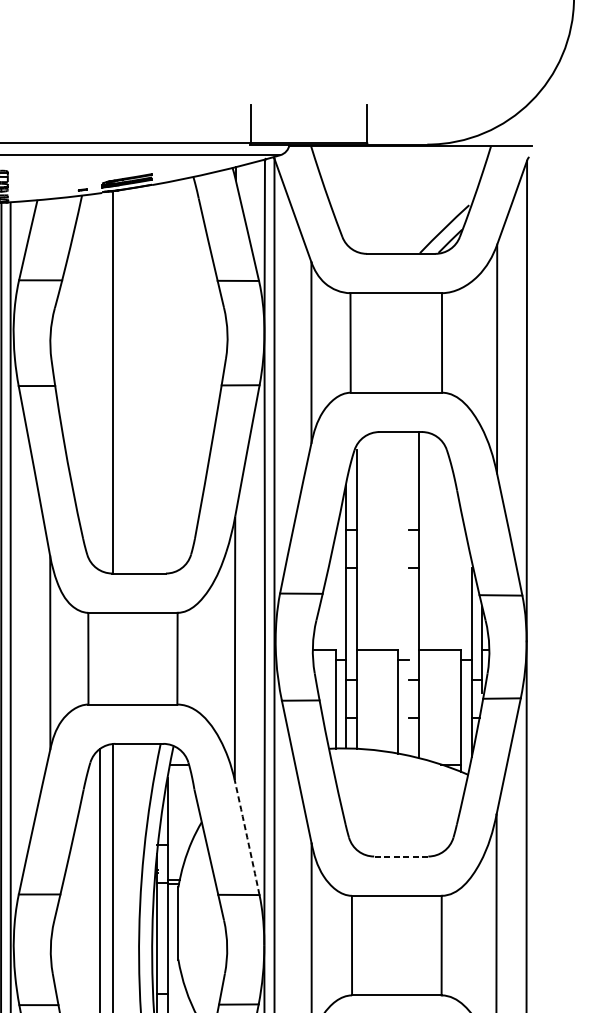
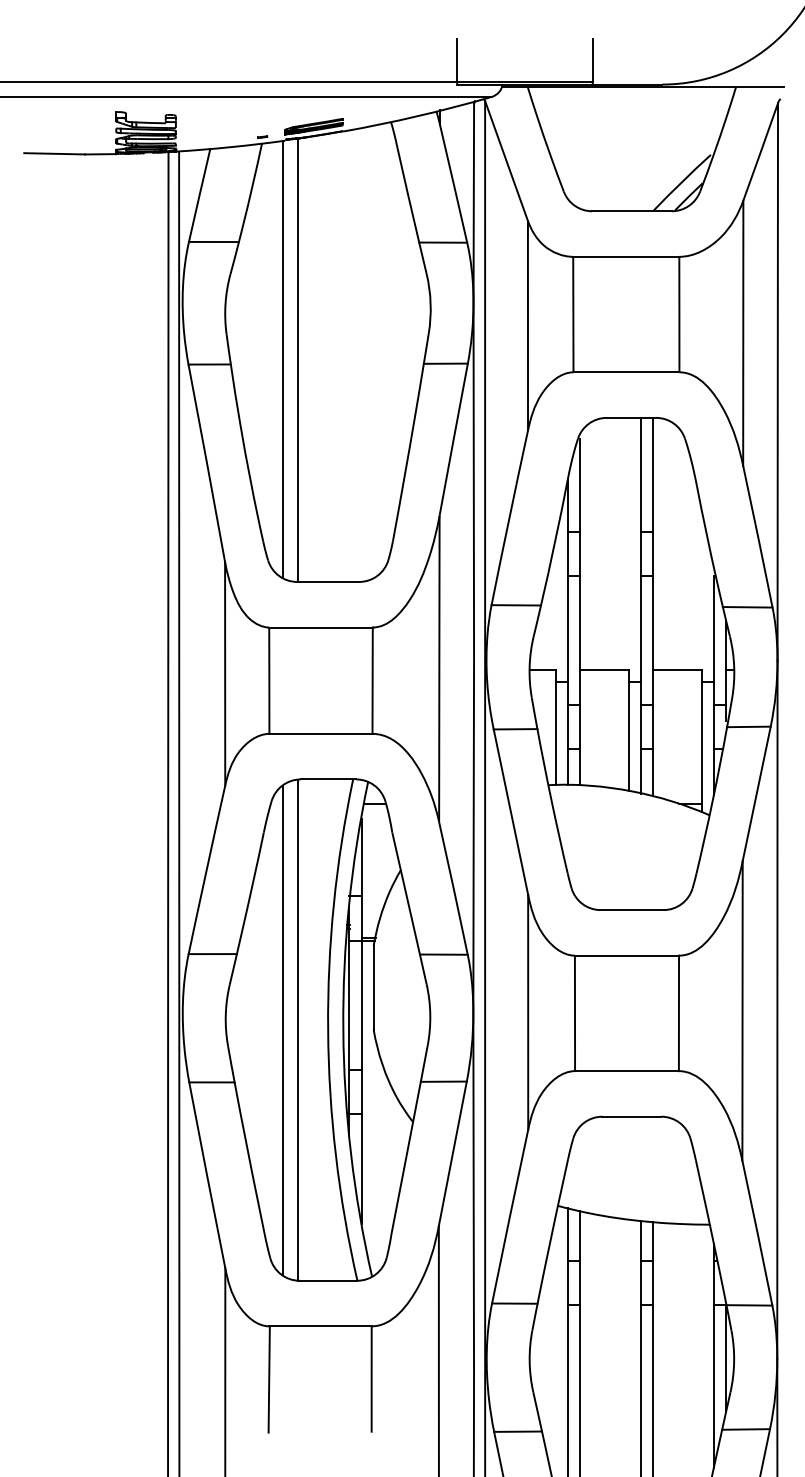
line: (99, 380) -> (282, 358), added
line: (409, 593) -> (641, 605), added
arc: (247, 837) -> (453, 888), dashed -> solid
line: (400, 856) -> (631, 910), dashed -> solid

